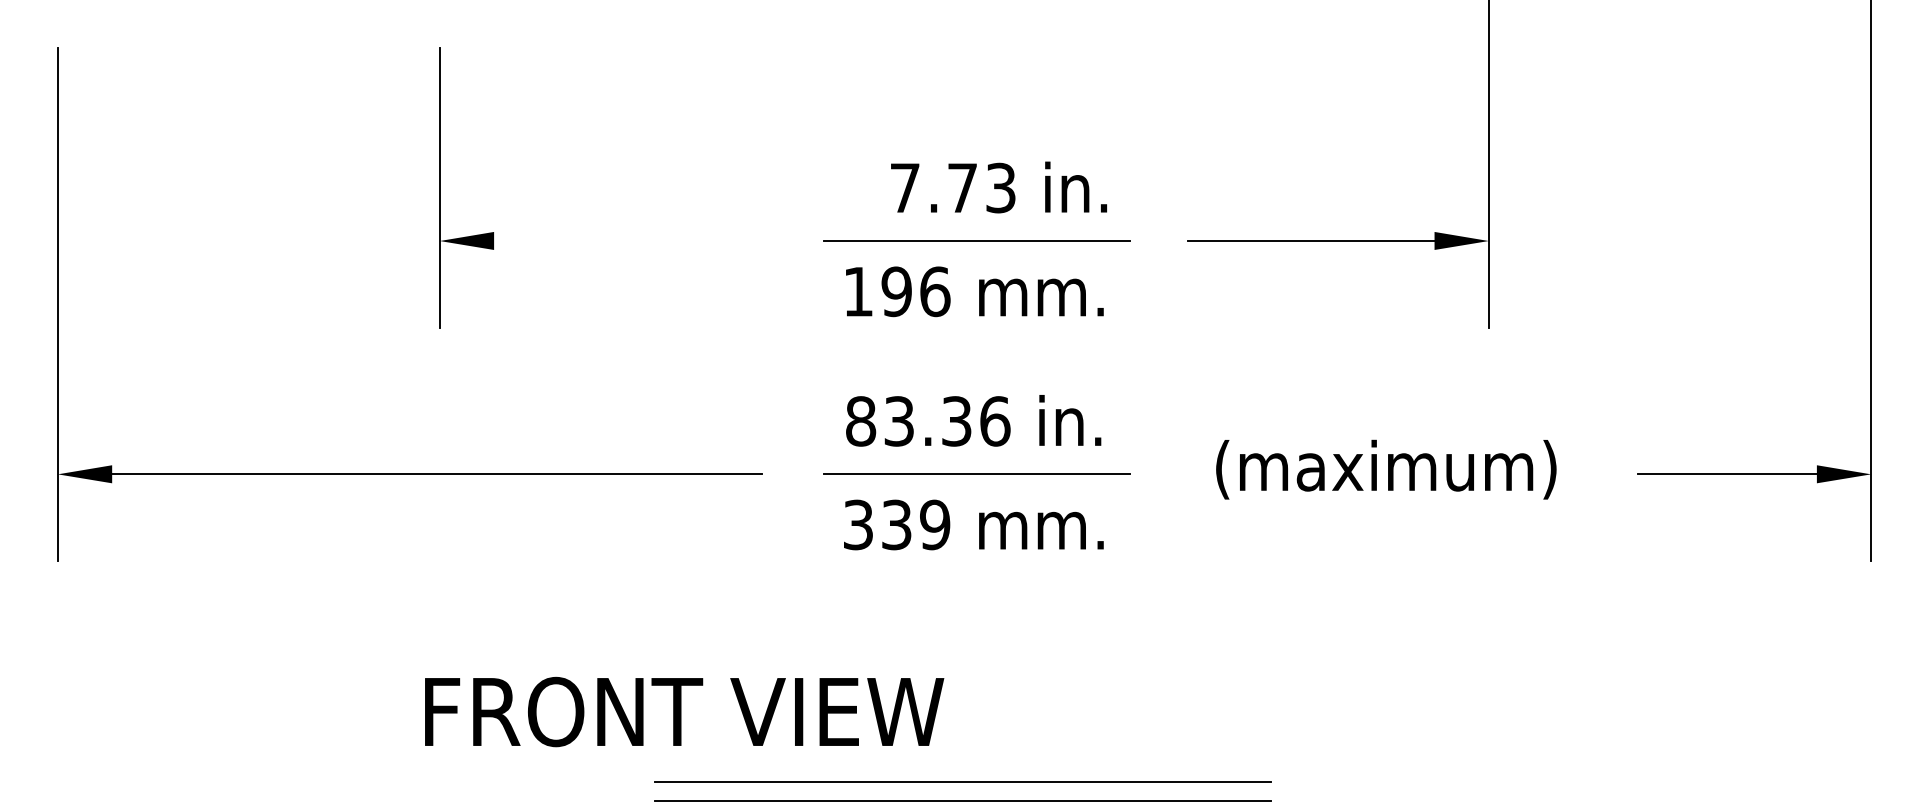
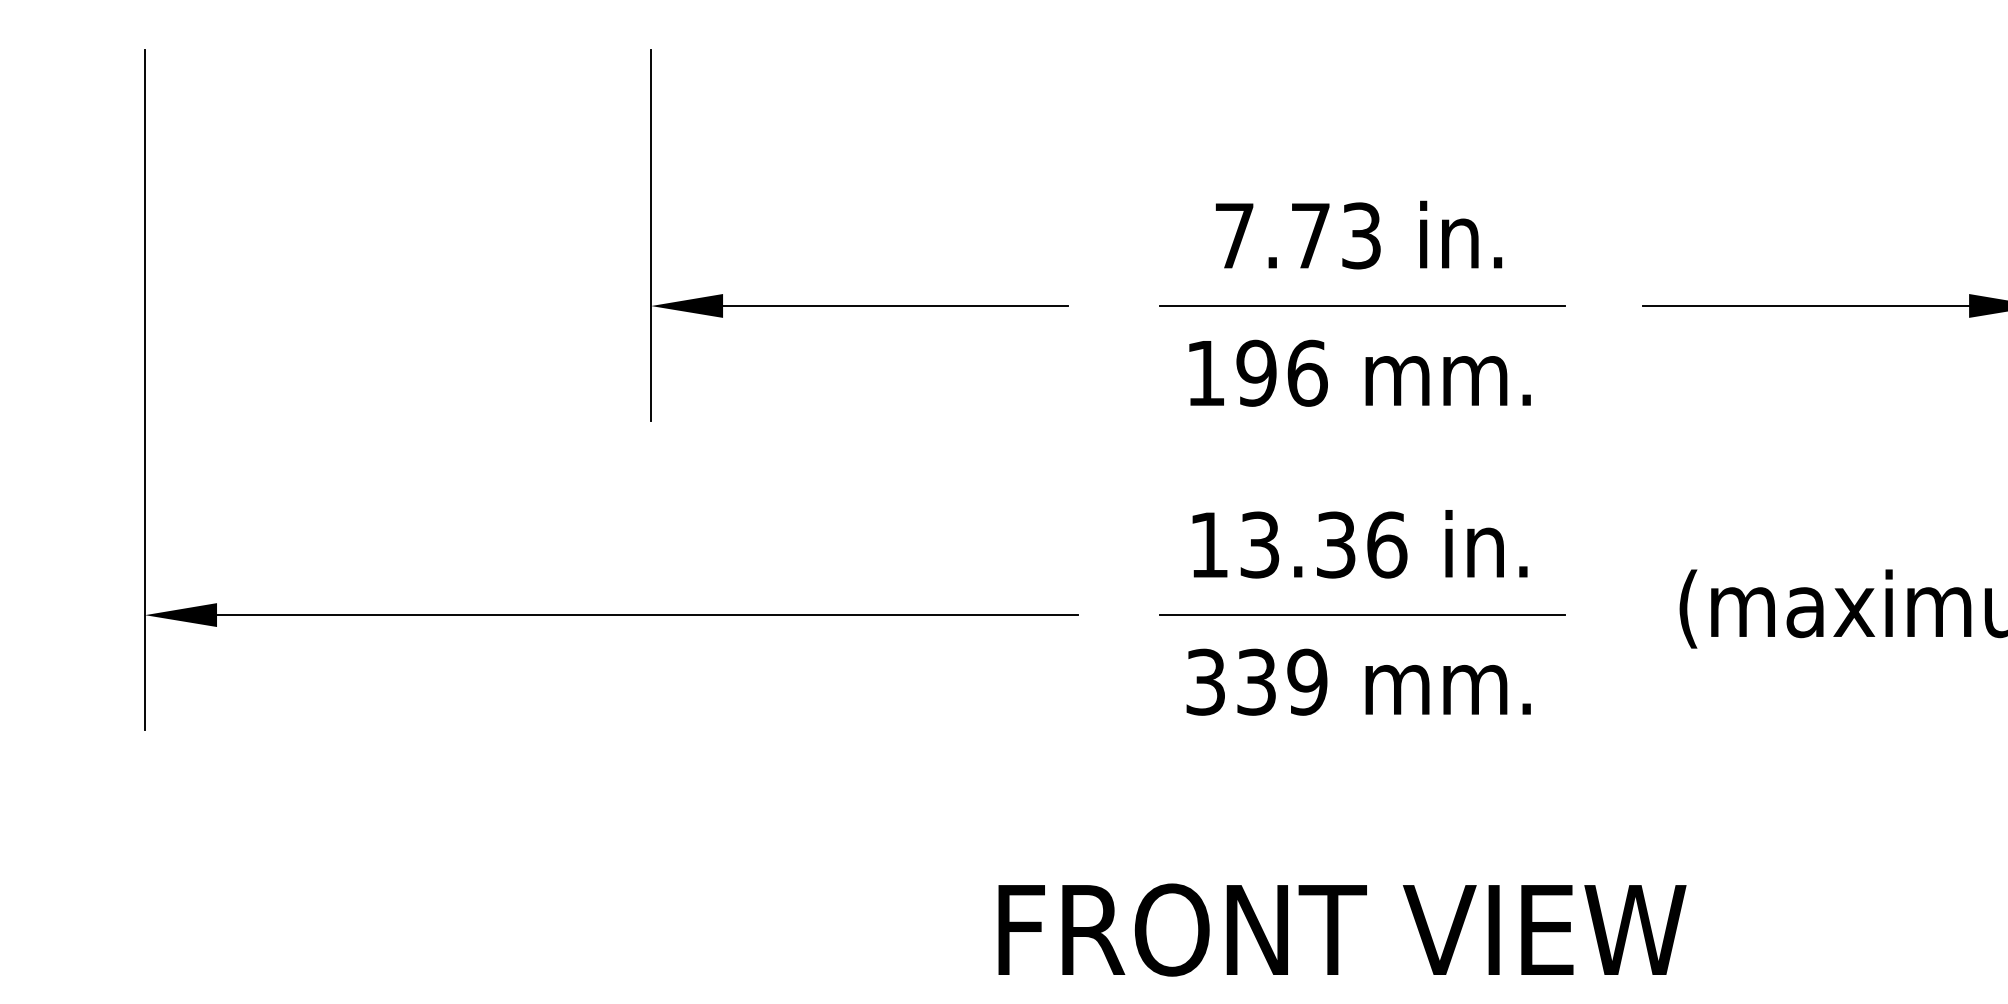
text: (998, 187) -> (1358, 235), moved
line: (624, 241) -> (895, 306), added
text: (861, 421) -> (1209, 545), 83.36 -> 13.36
text: (684, 711) -> (1342, 929), moved

